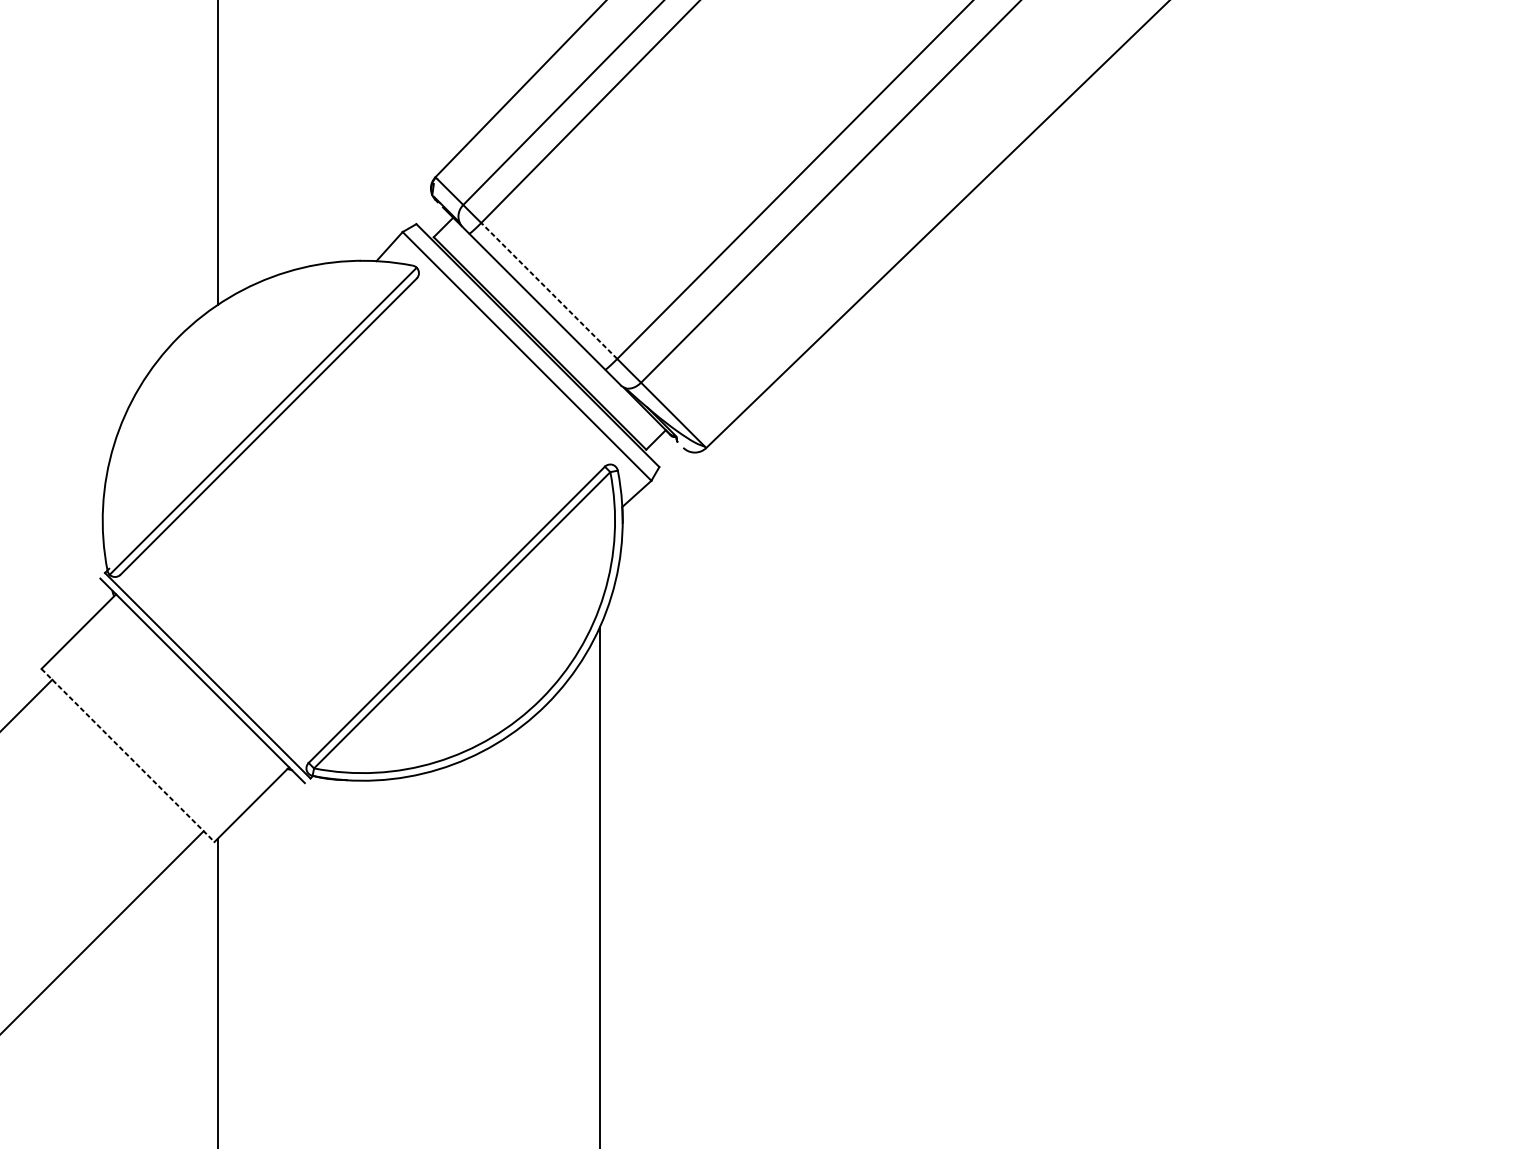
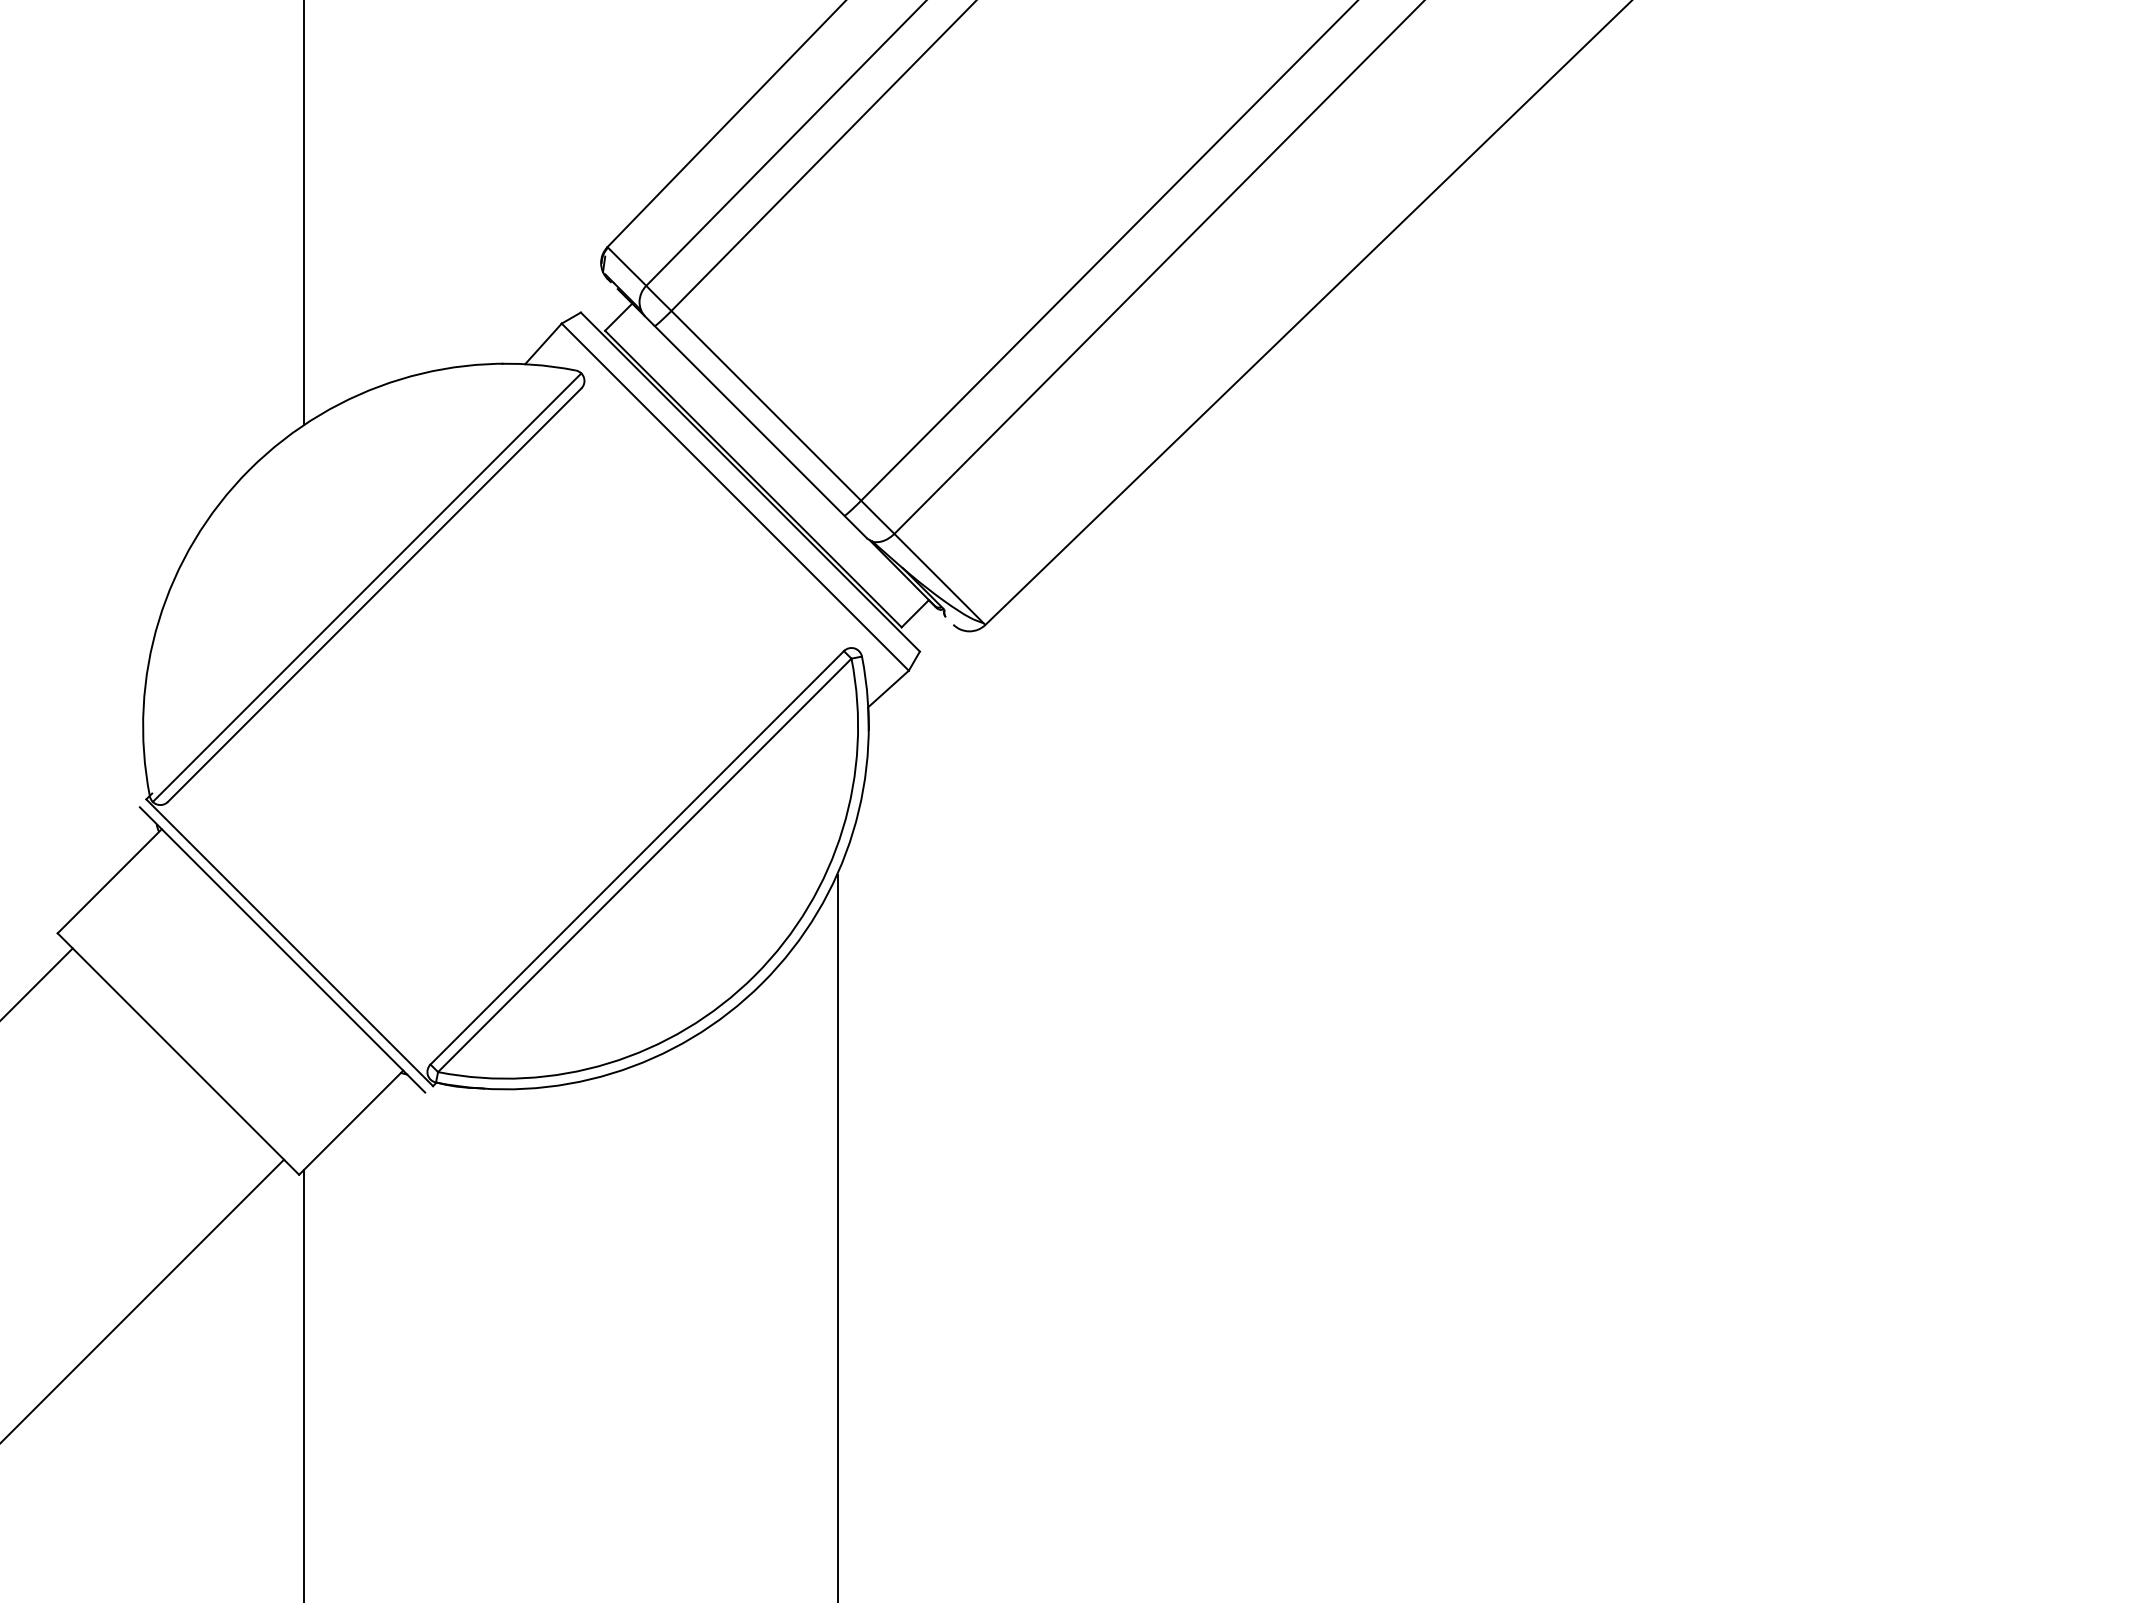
line: (548, 290) -> (765, 405), dashed -> solid
line: (128, 755) -> (178, 1054), dashed -> solid

